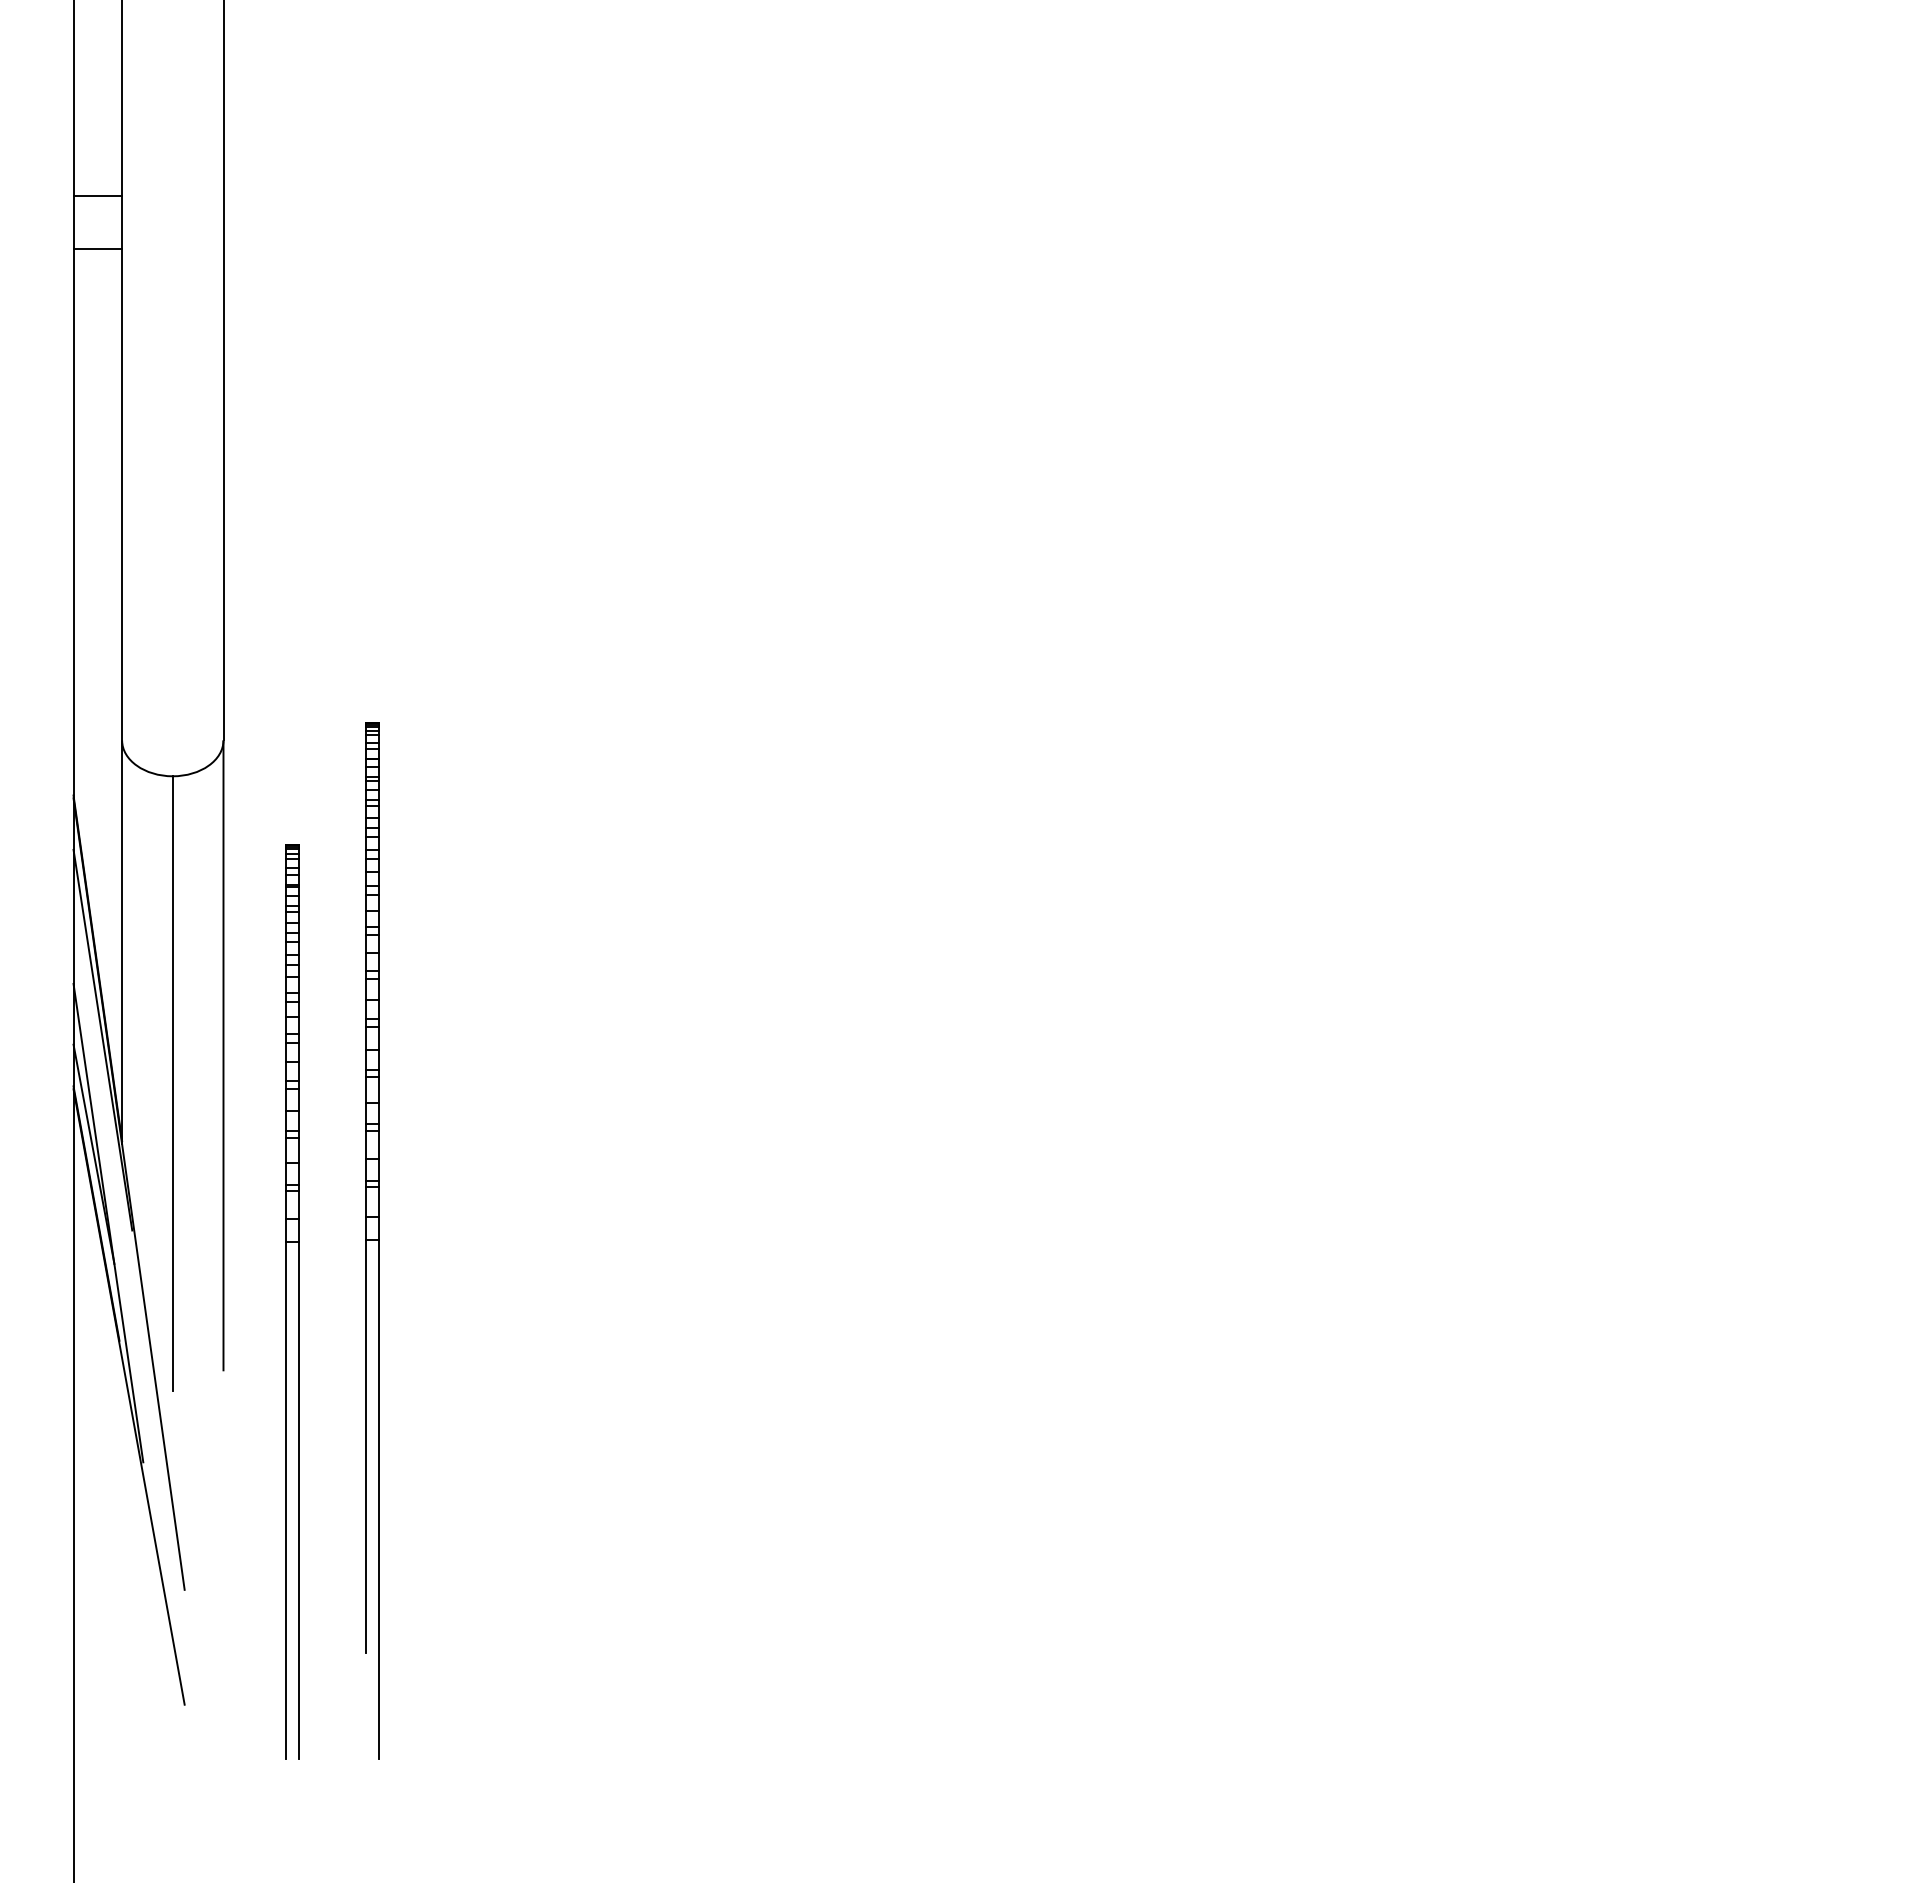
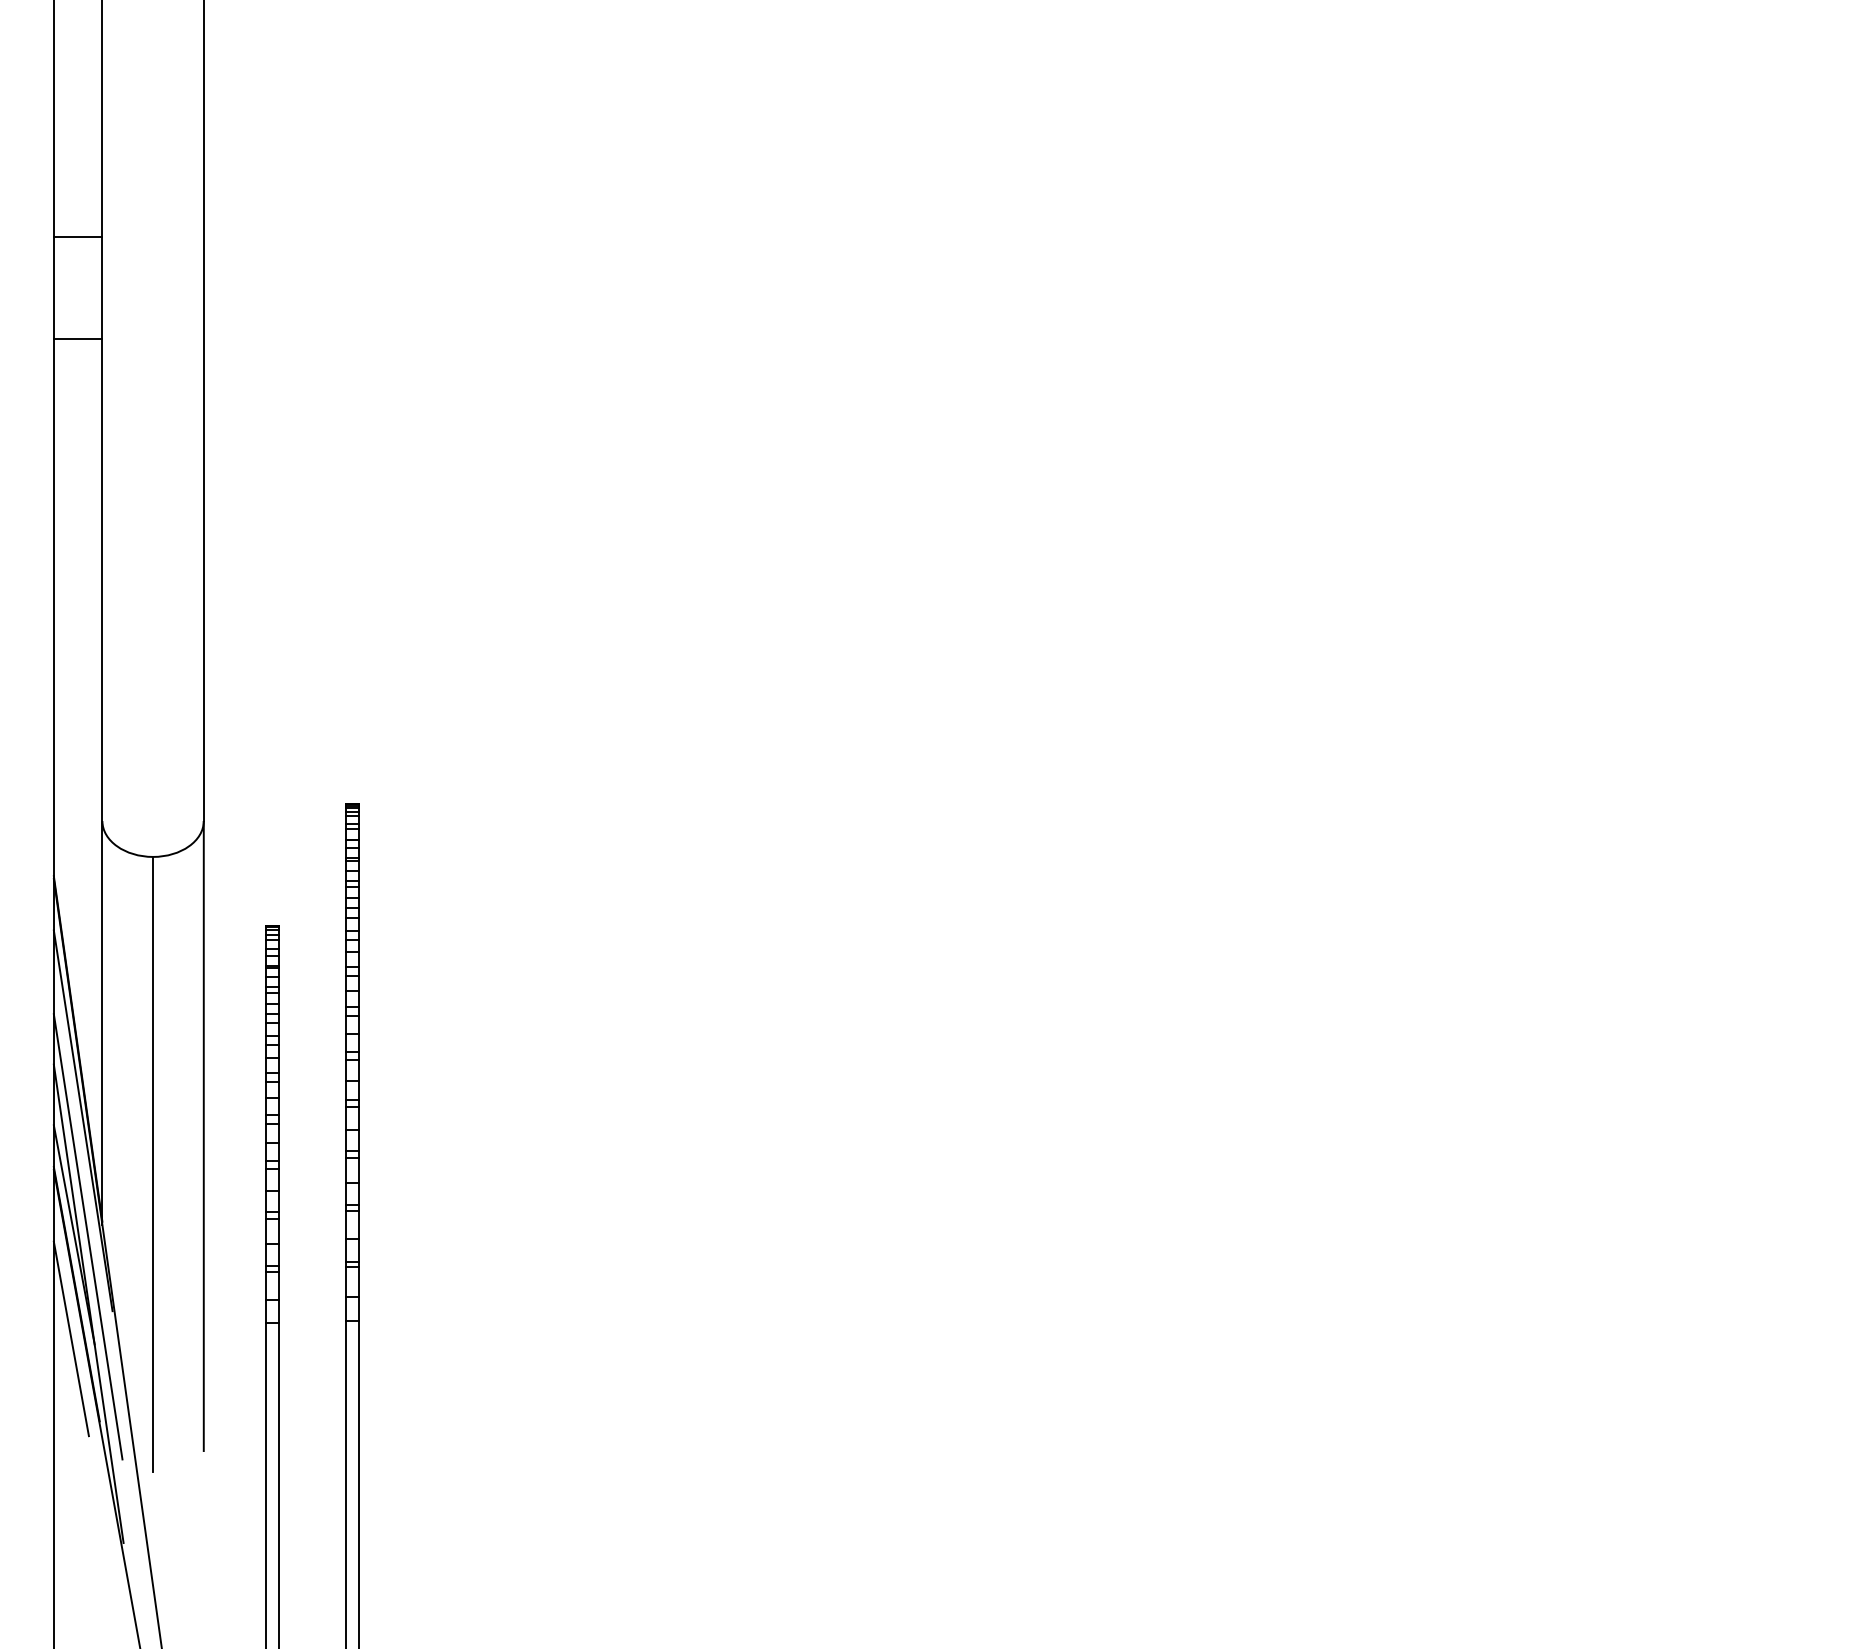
line: (97, 196) -> (77, 339), moved
line: (97, 248) -> (77, 237), moved
line: (107, 1155) -> (87, 1236), added
line: (90, 1258) -> (70, 1339), added

